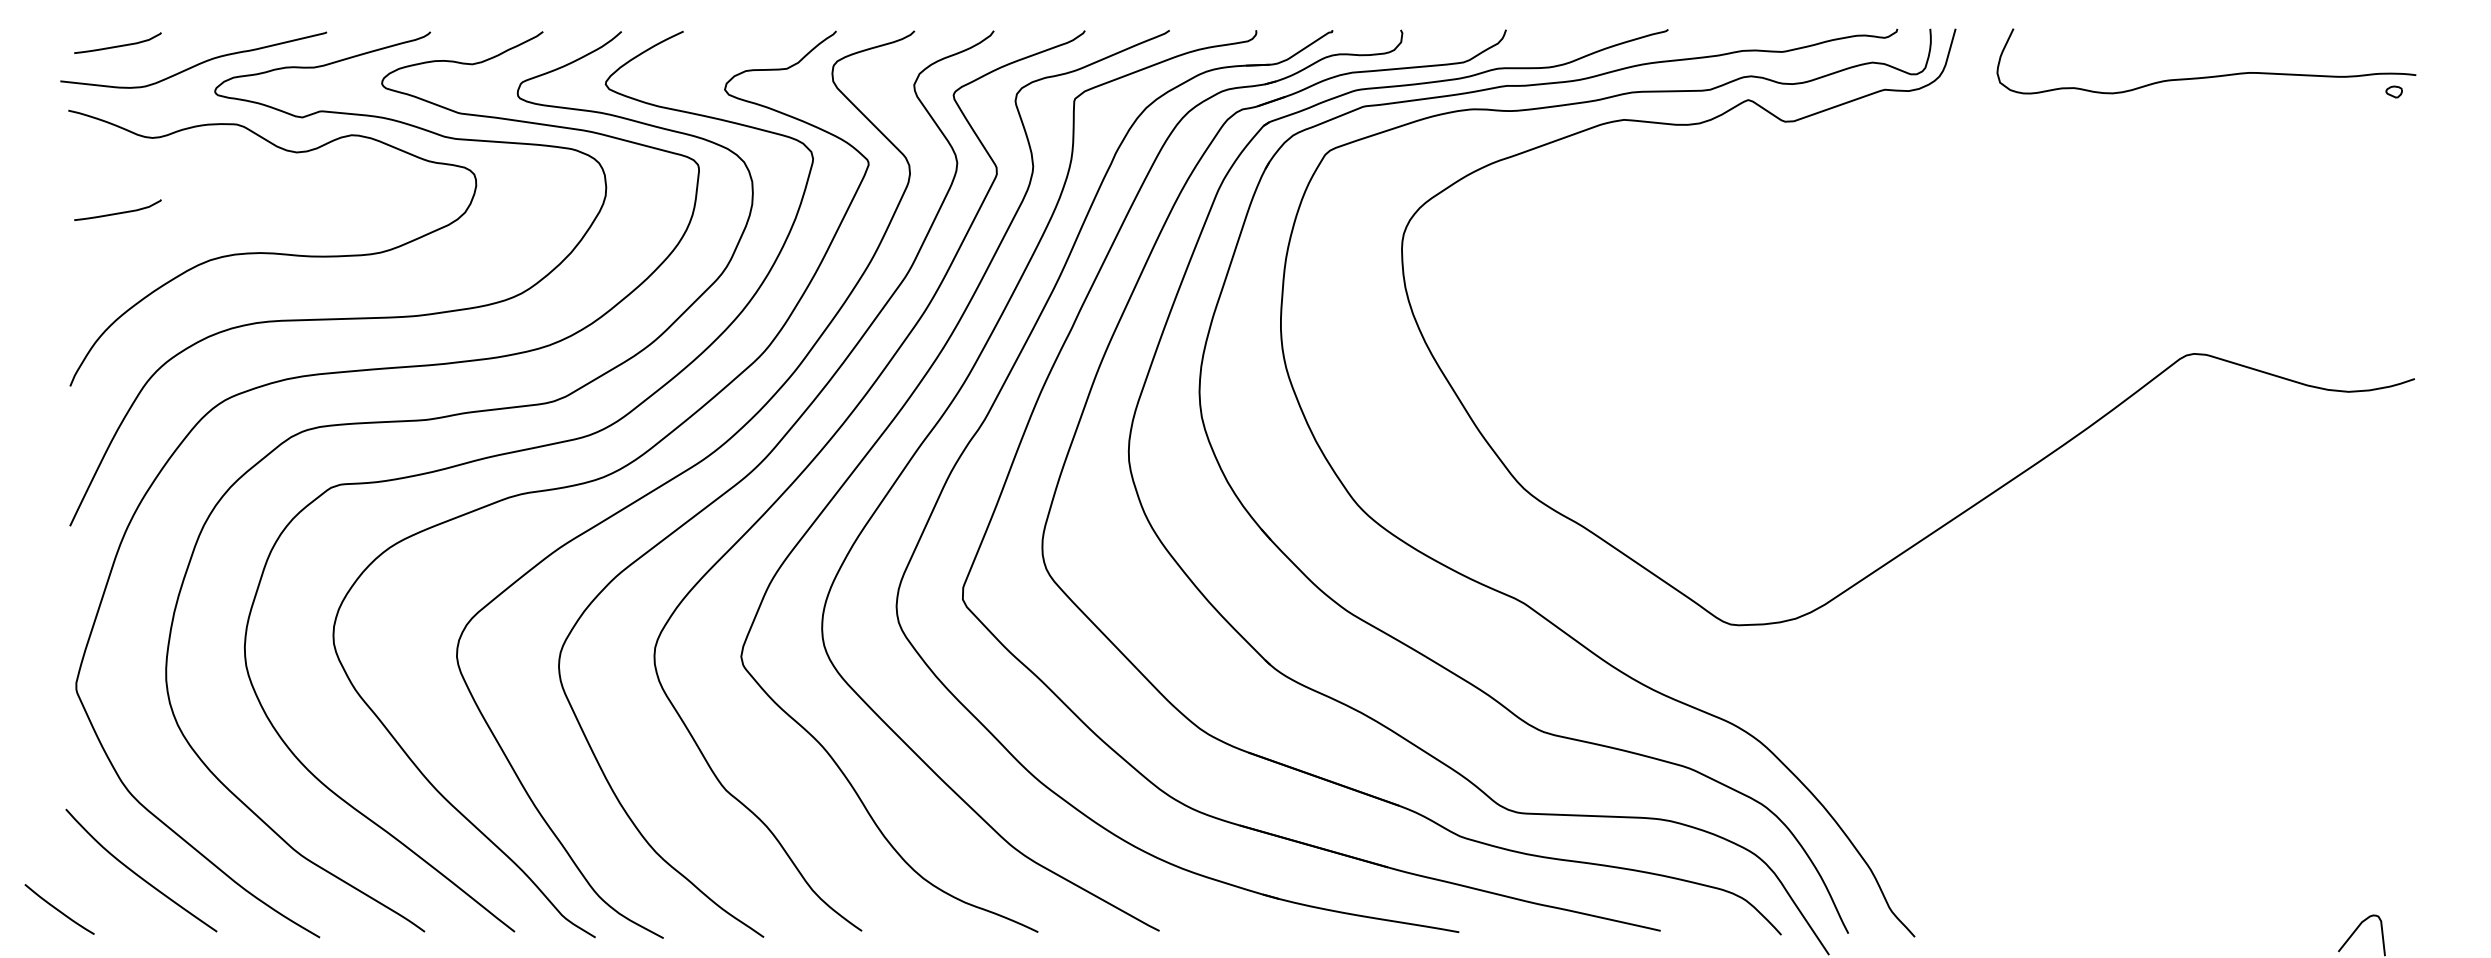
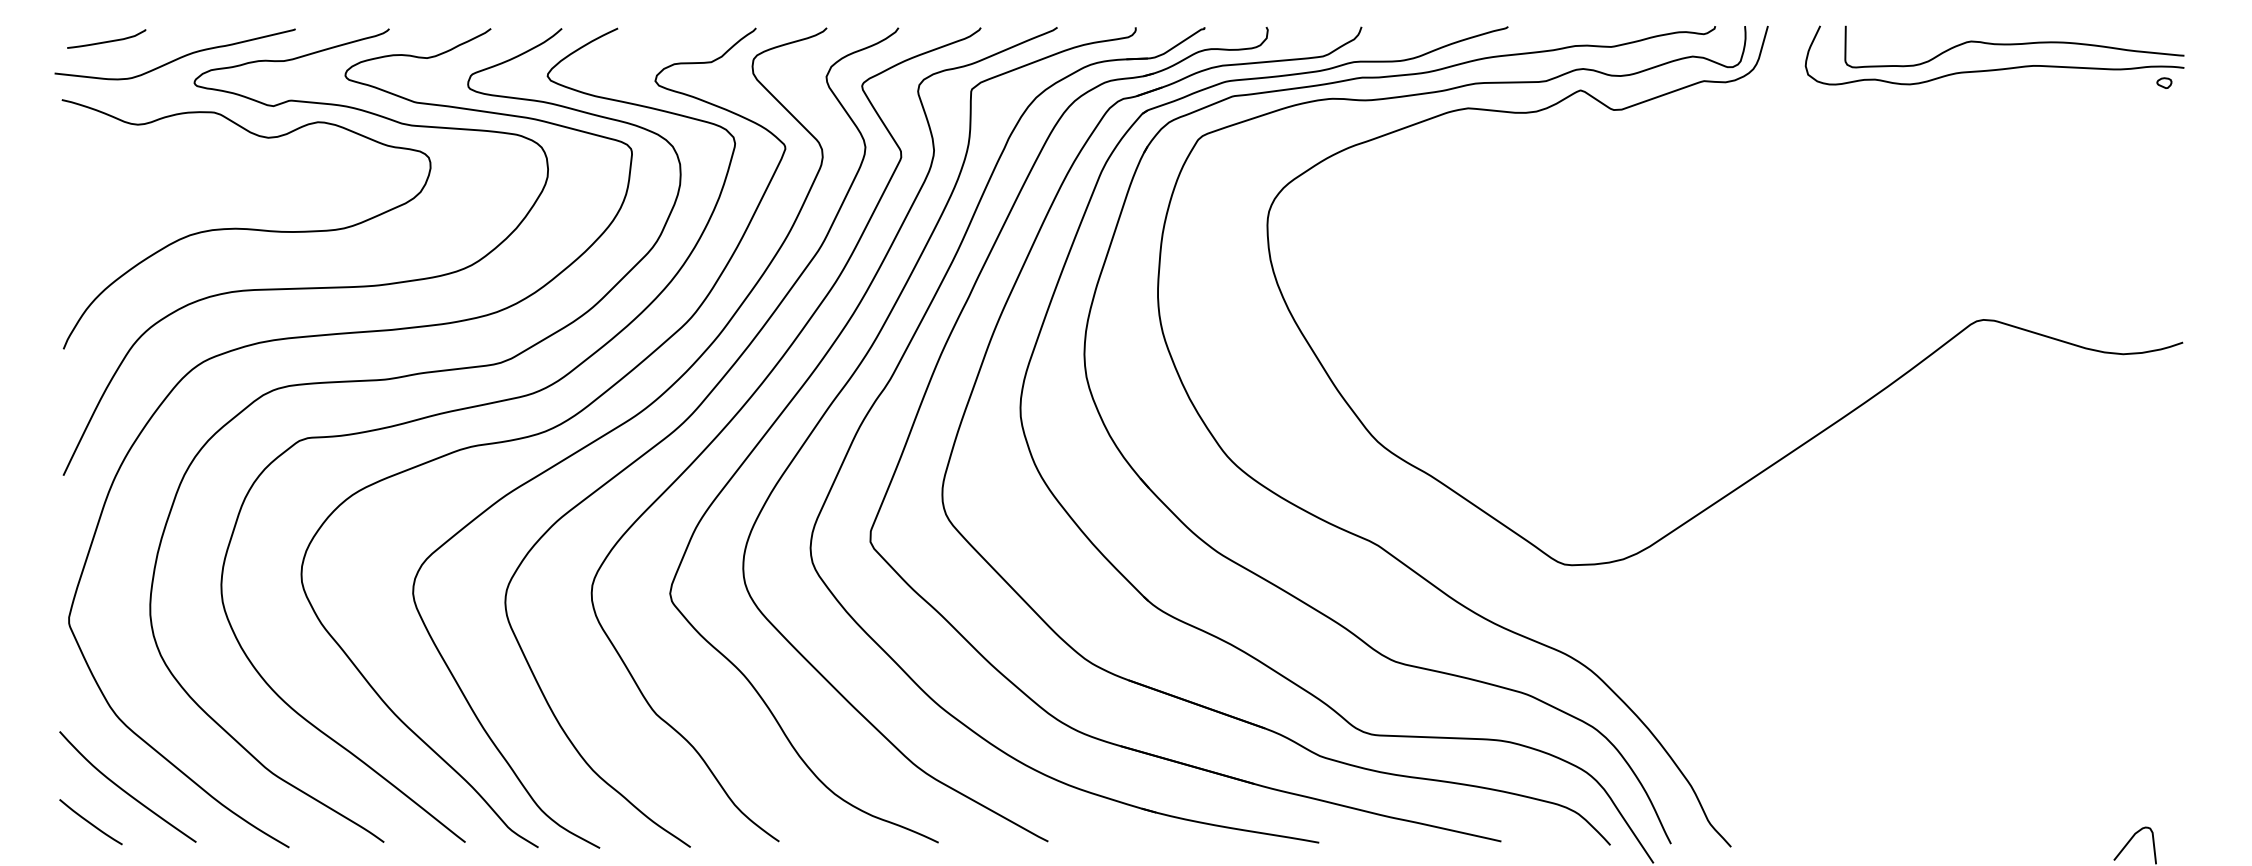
curve: (2228, 50) -> (2014, 45), added
curve: (119, 211) -> (108, 191), removed
curve: (59, 909) -> (90, 822), moved

